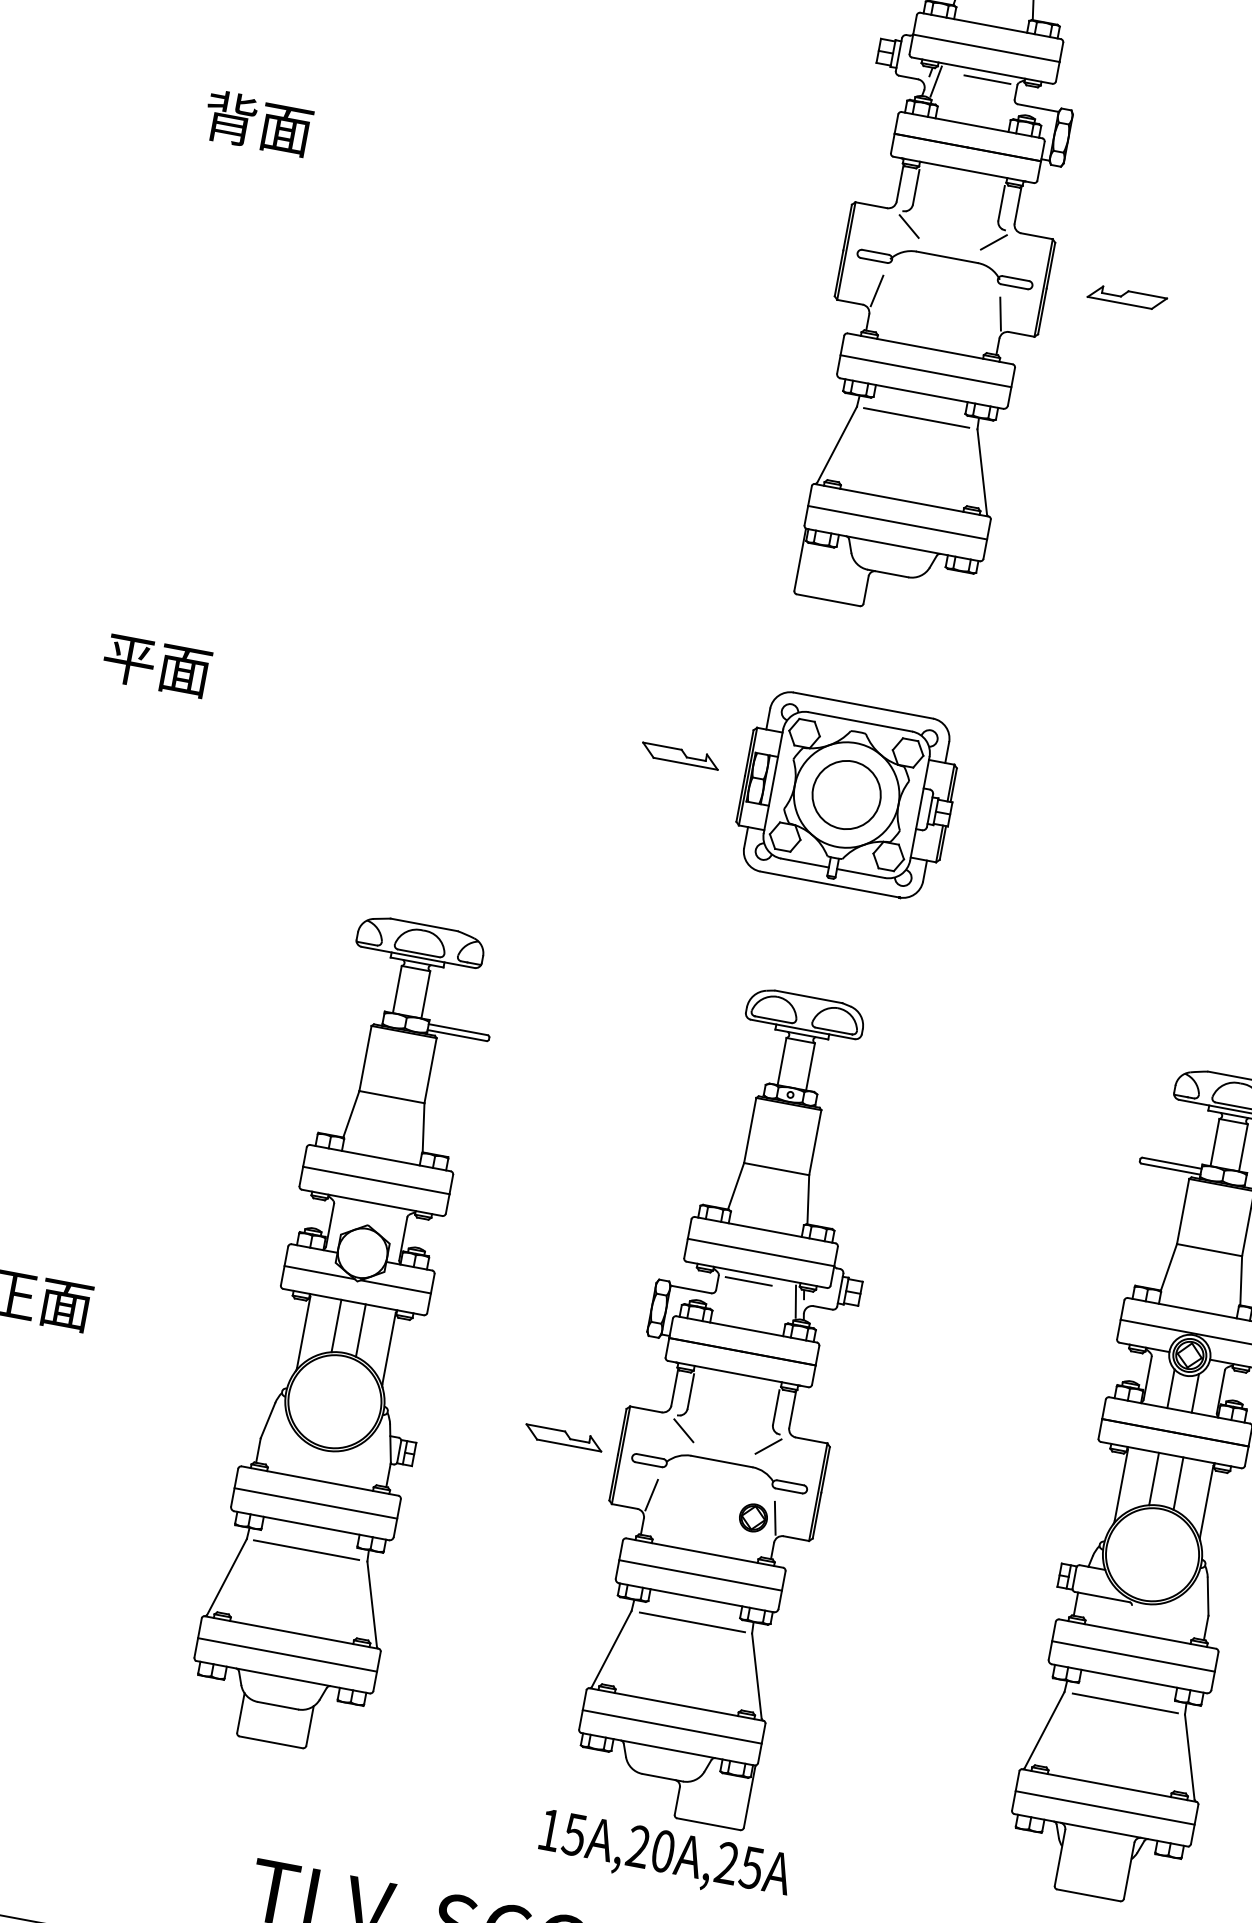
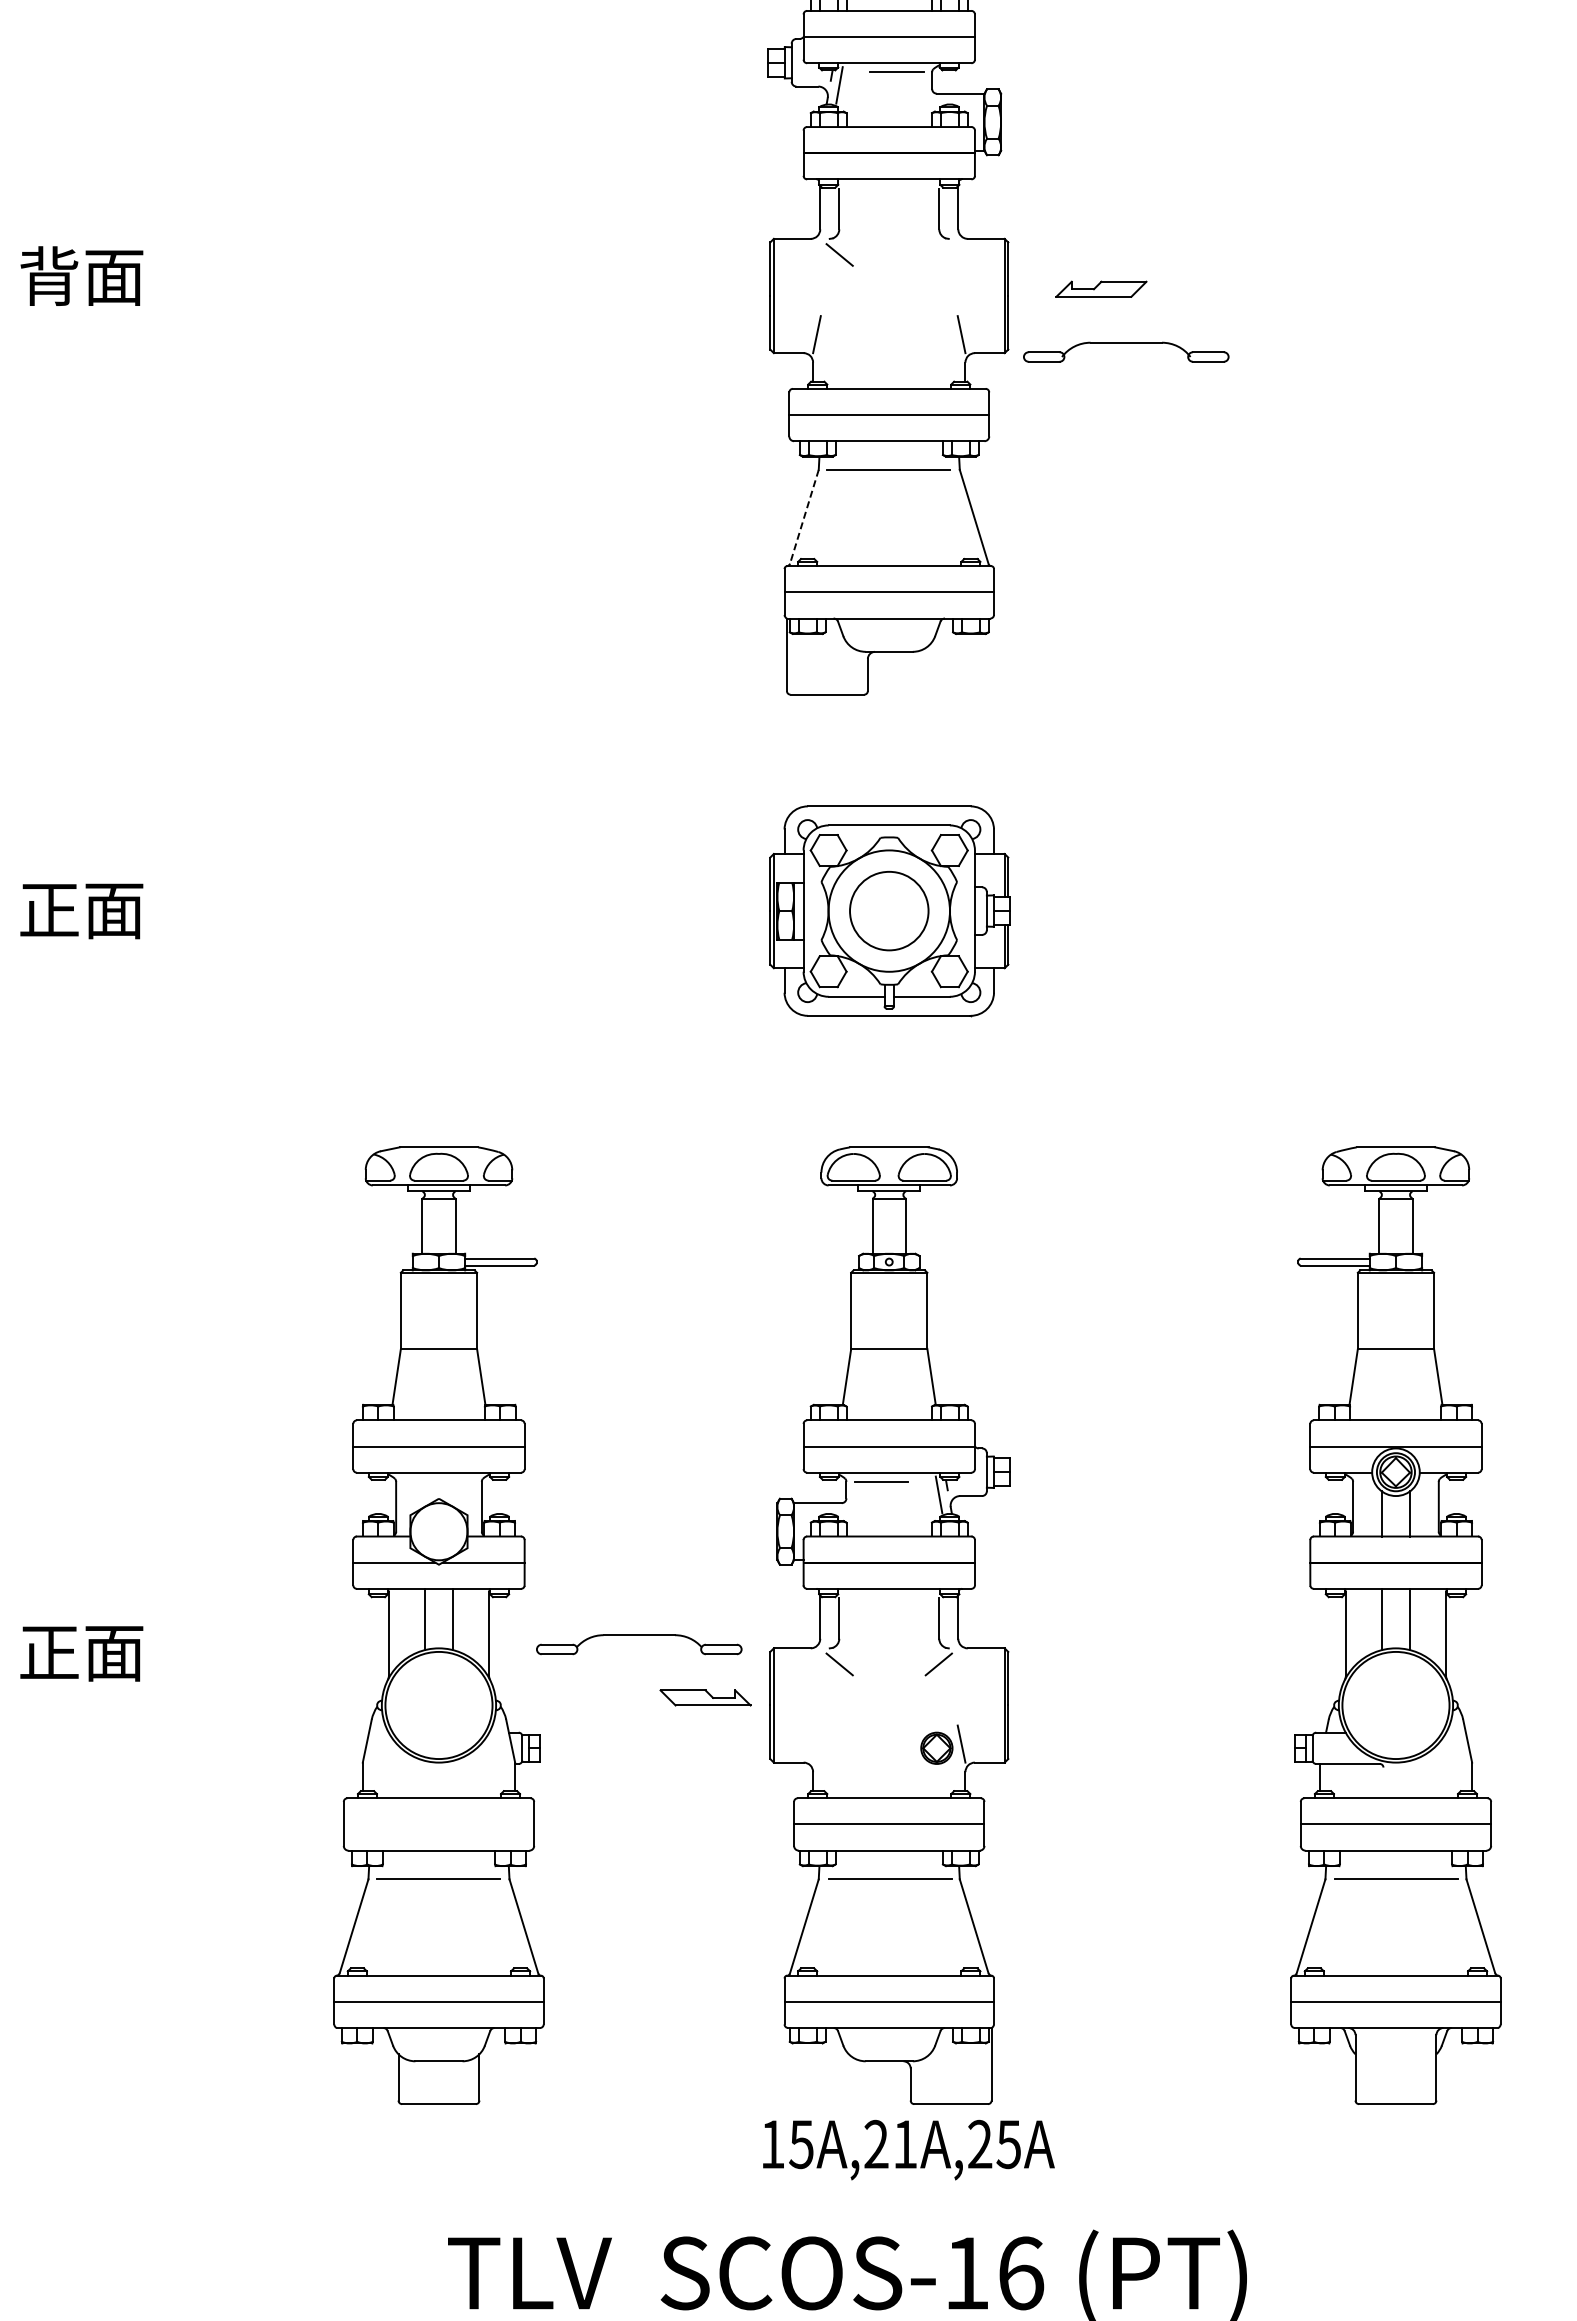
line: (993, 241) -> (938, 254), removed
part: (947, 258) -> (1126, 343), moved
line: (837, 445) -> (804, 517), solid -> dashed
text: (129, 661) -> (49, 911), 平面 -> 正面
part: (680, 755) -> (693, 901), removed
part: (722, 1461) -> (639, 1635), moved
line: (651, 1494) -> (816, 1743), removed
line: (315, 1503) -> (438, 1824), removed
text: (663, 1851) -> (905, 2144), 15A,20A,25A -> 15A,21A,25A

